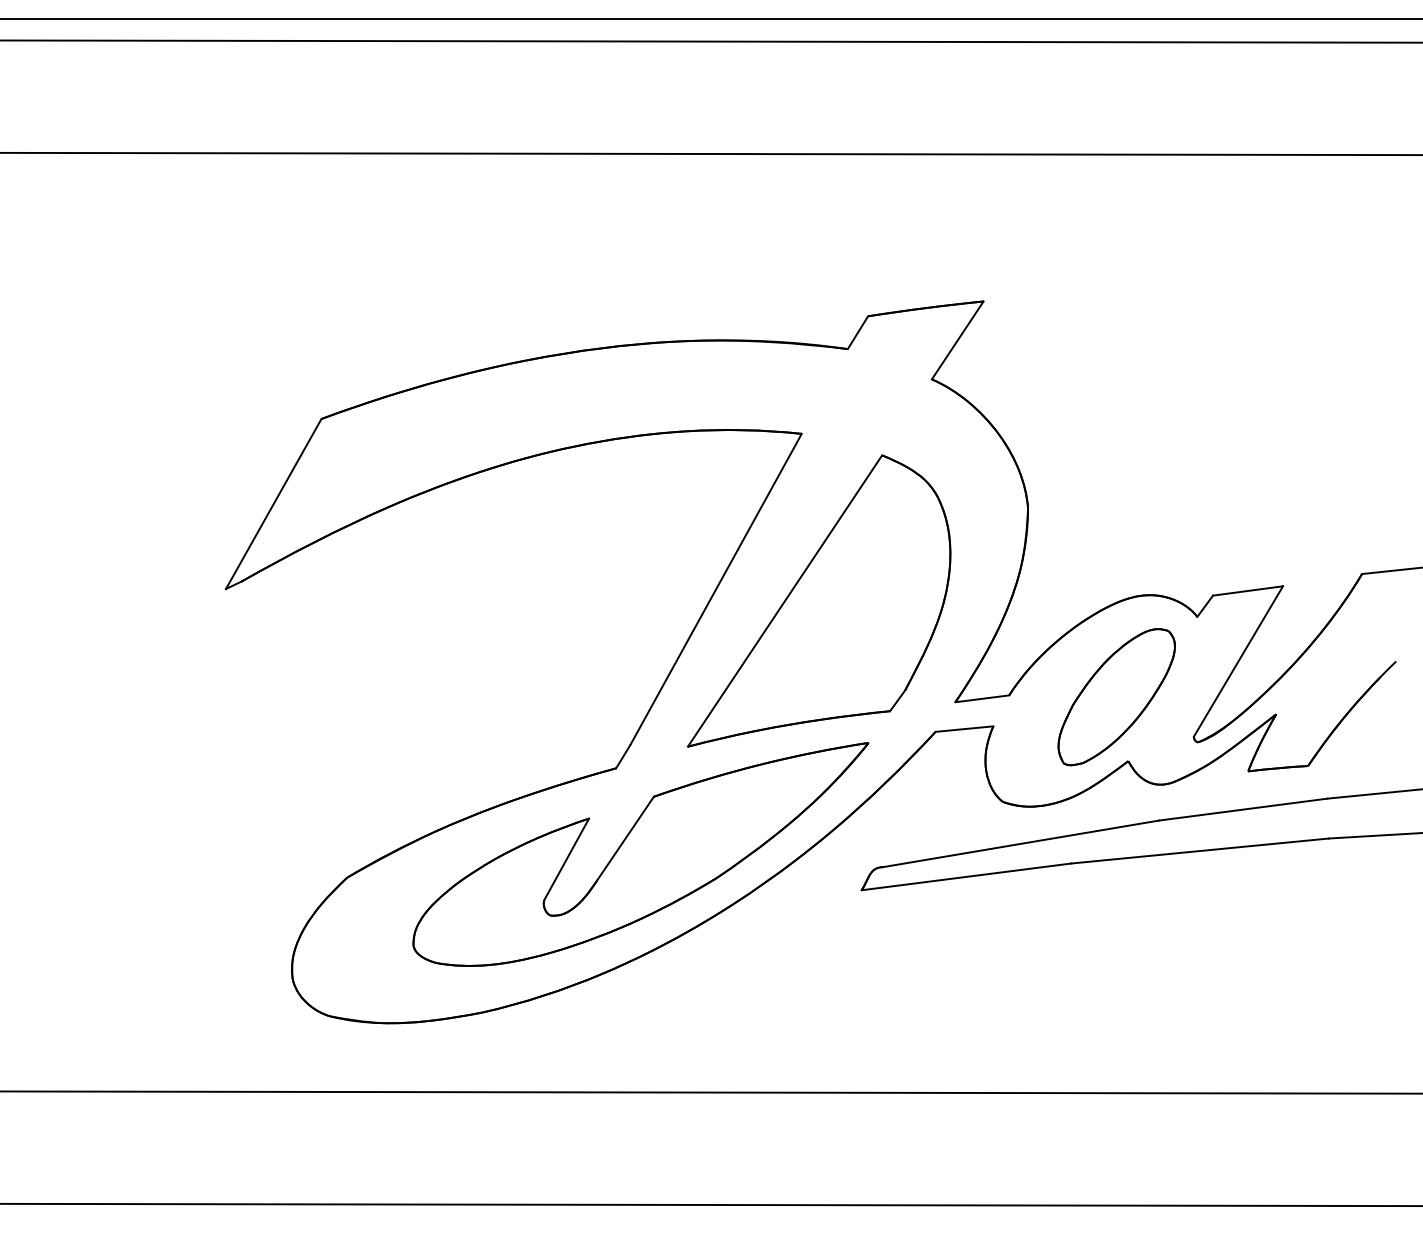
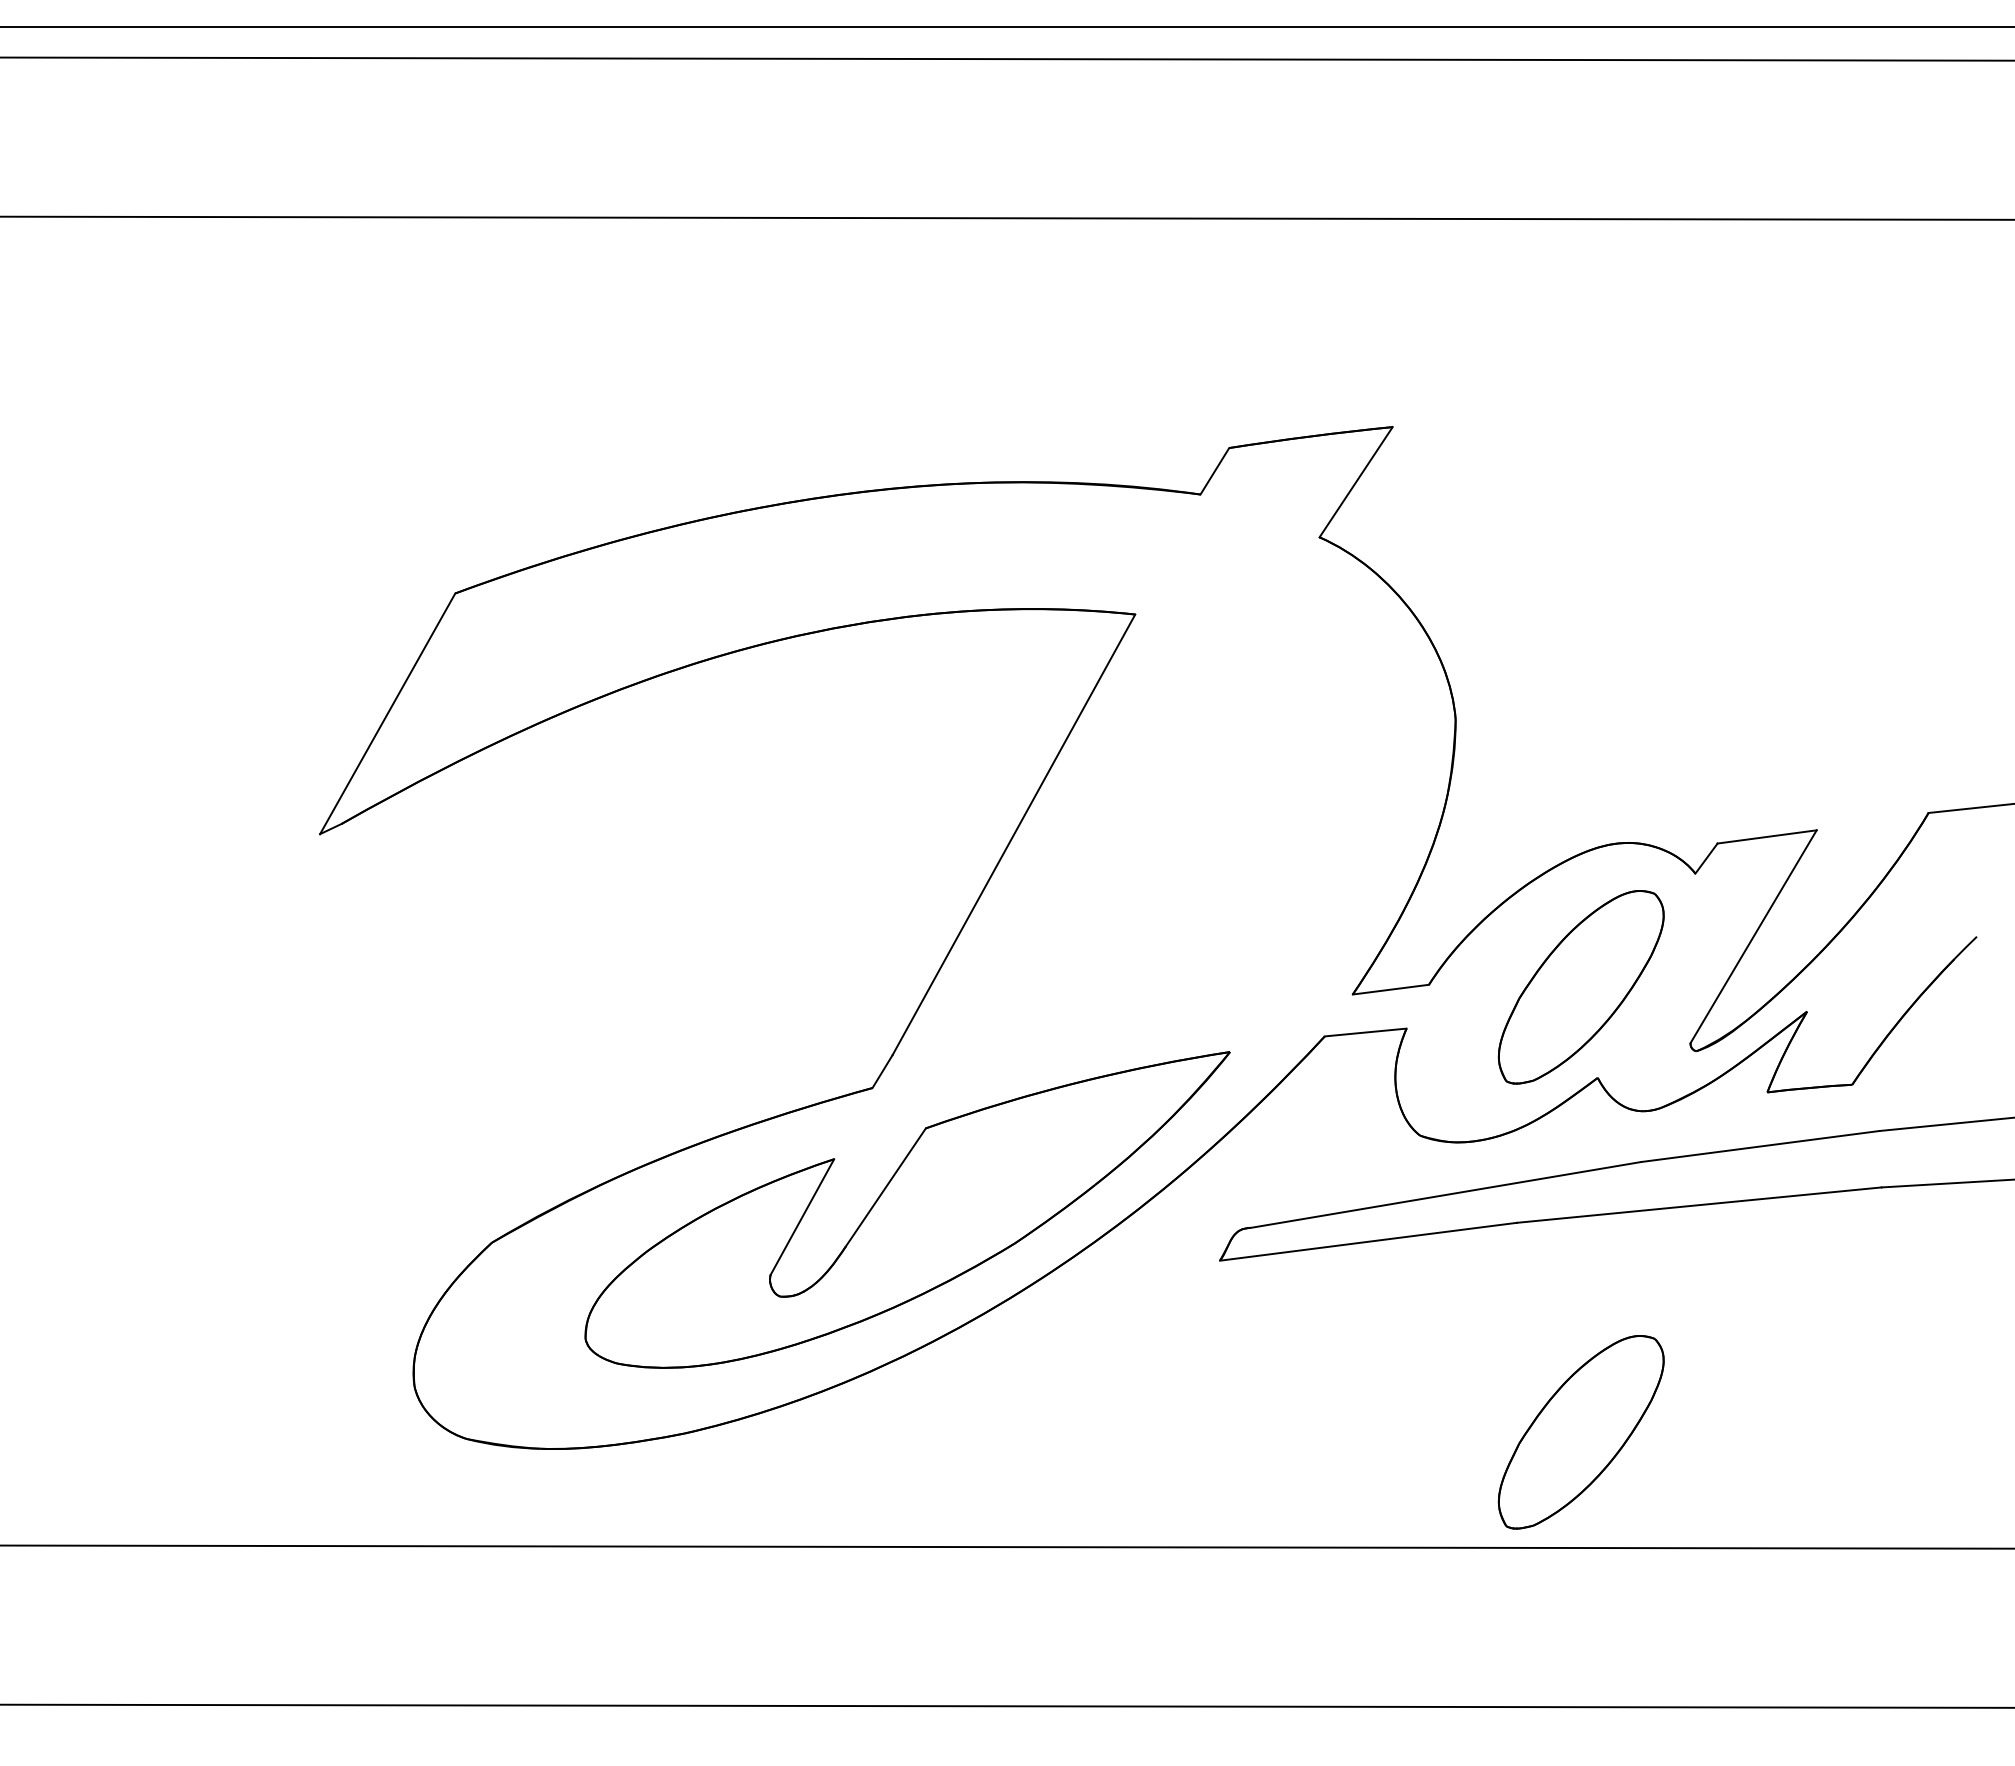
part: (818, 601) -> (1159, 851), removed
part: (1116, 1011) -> (1580, 1432), added

